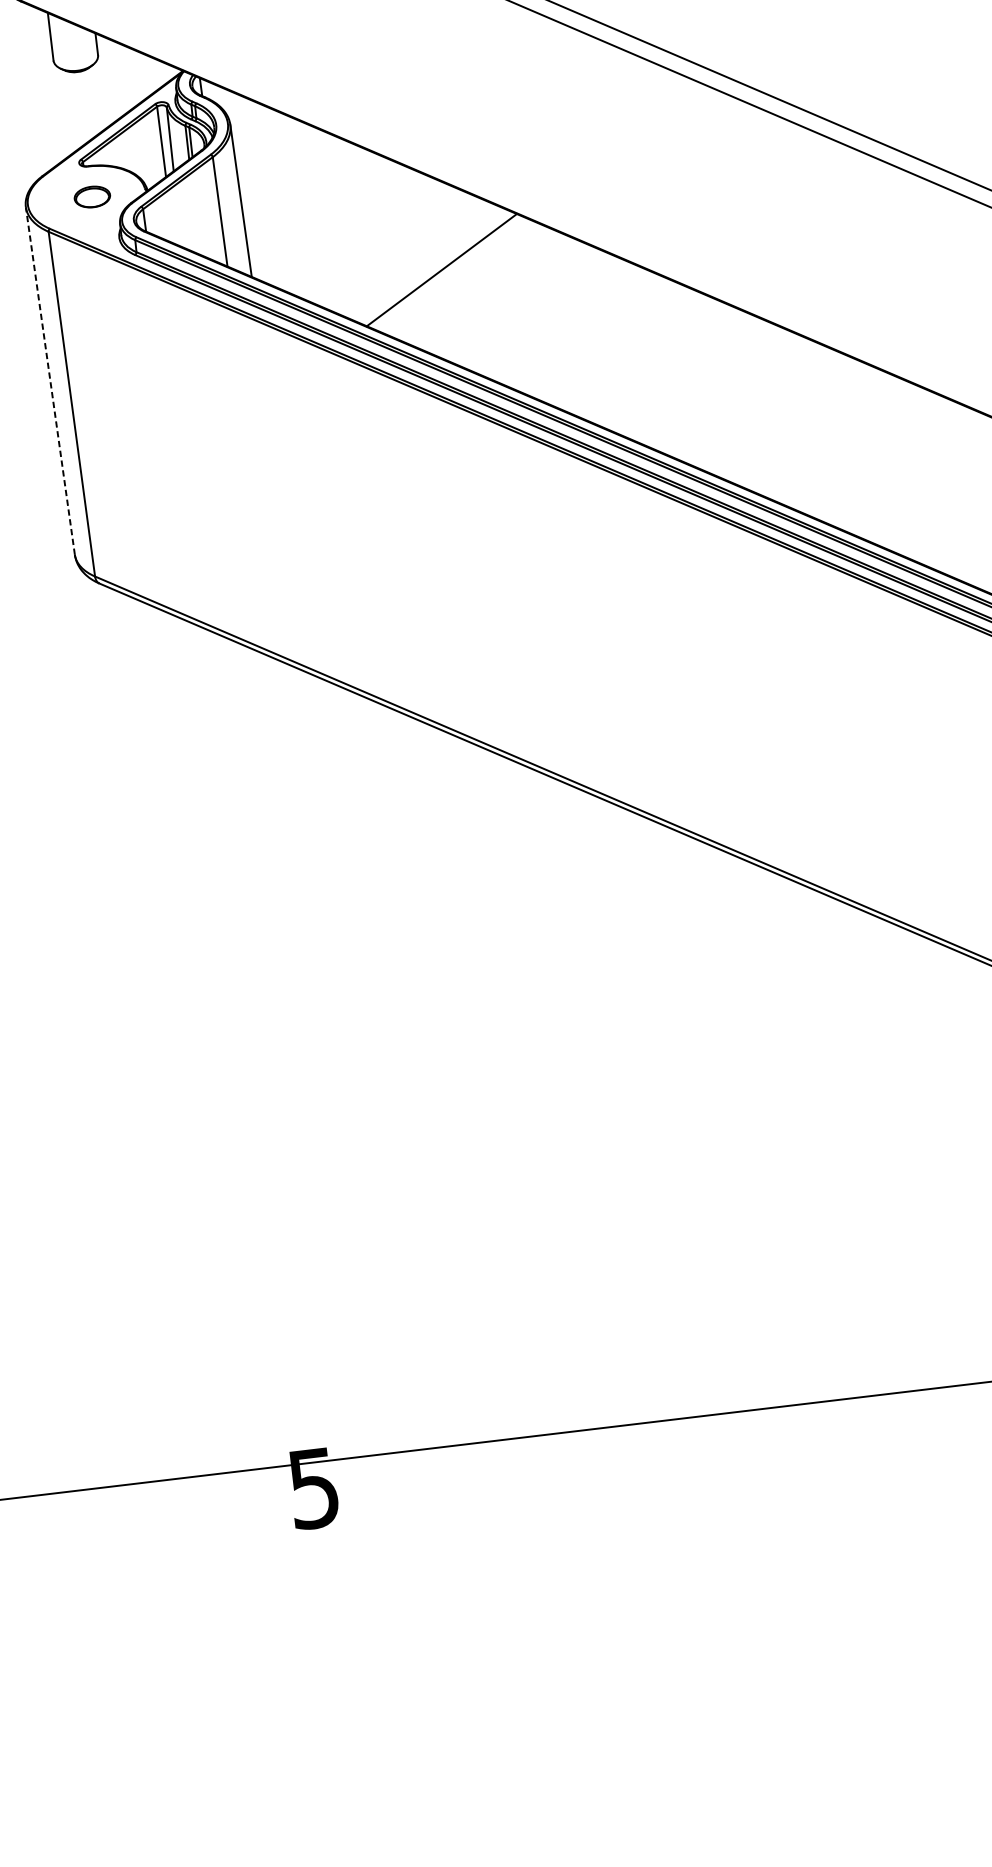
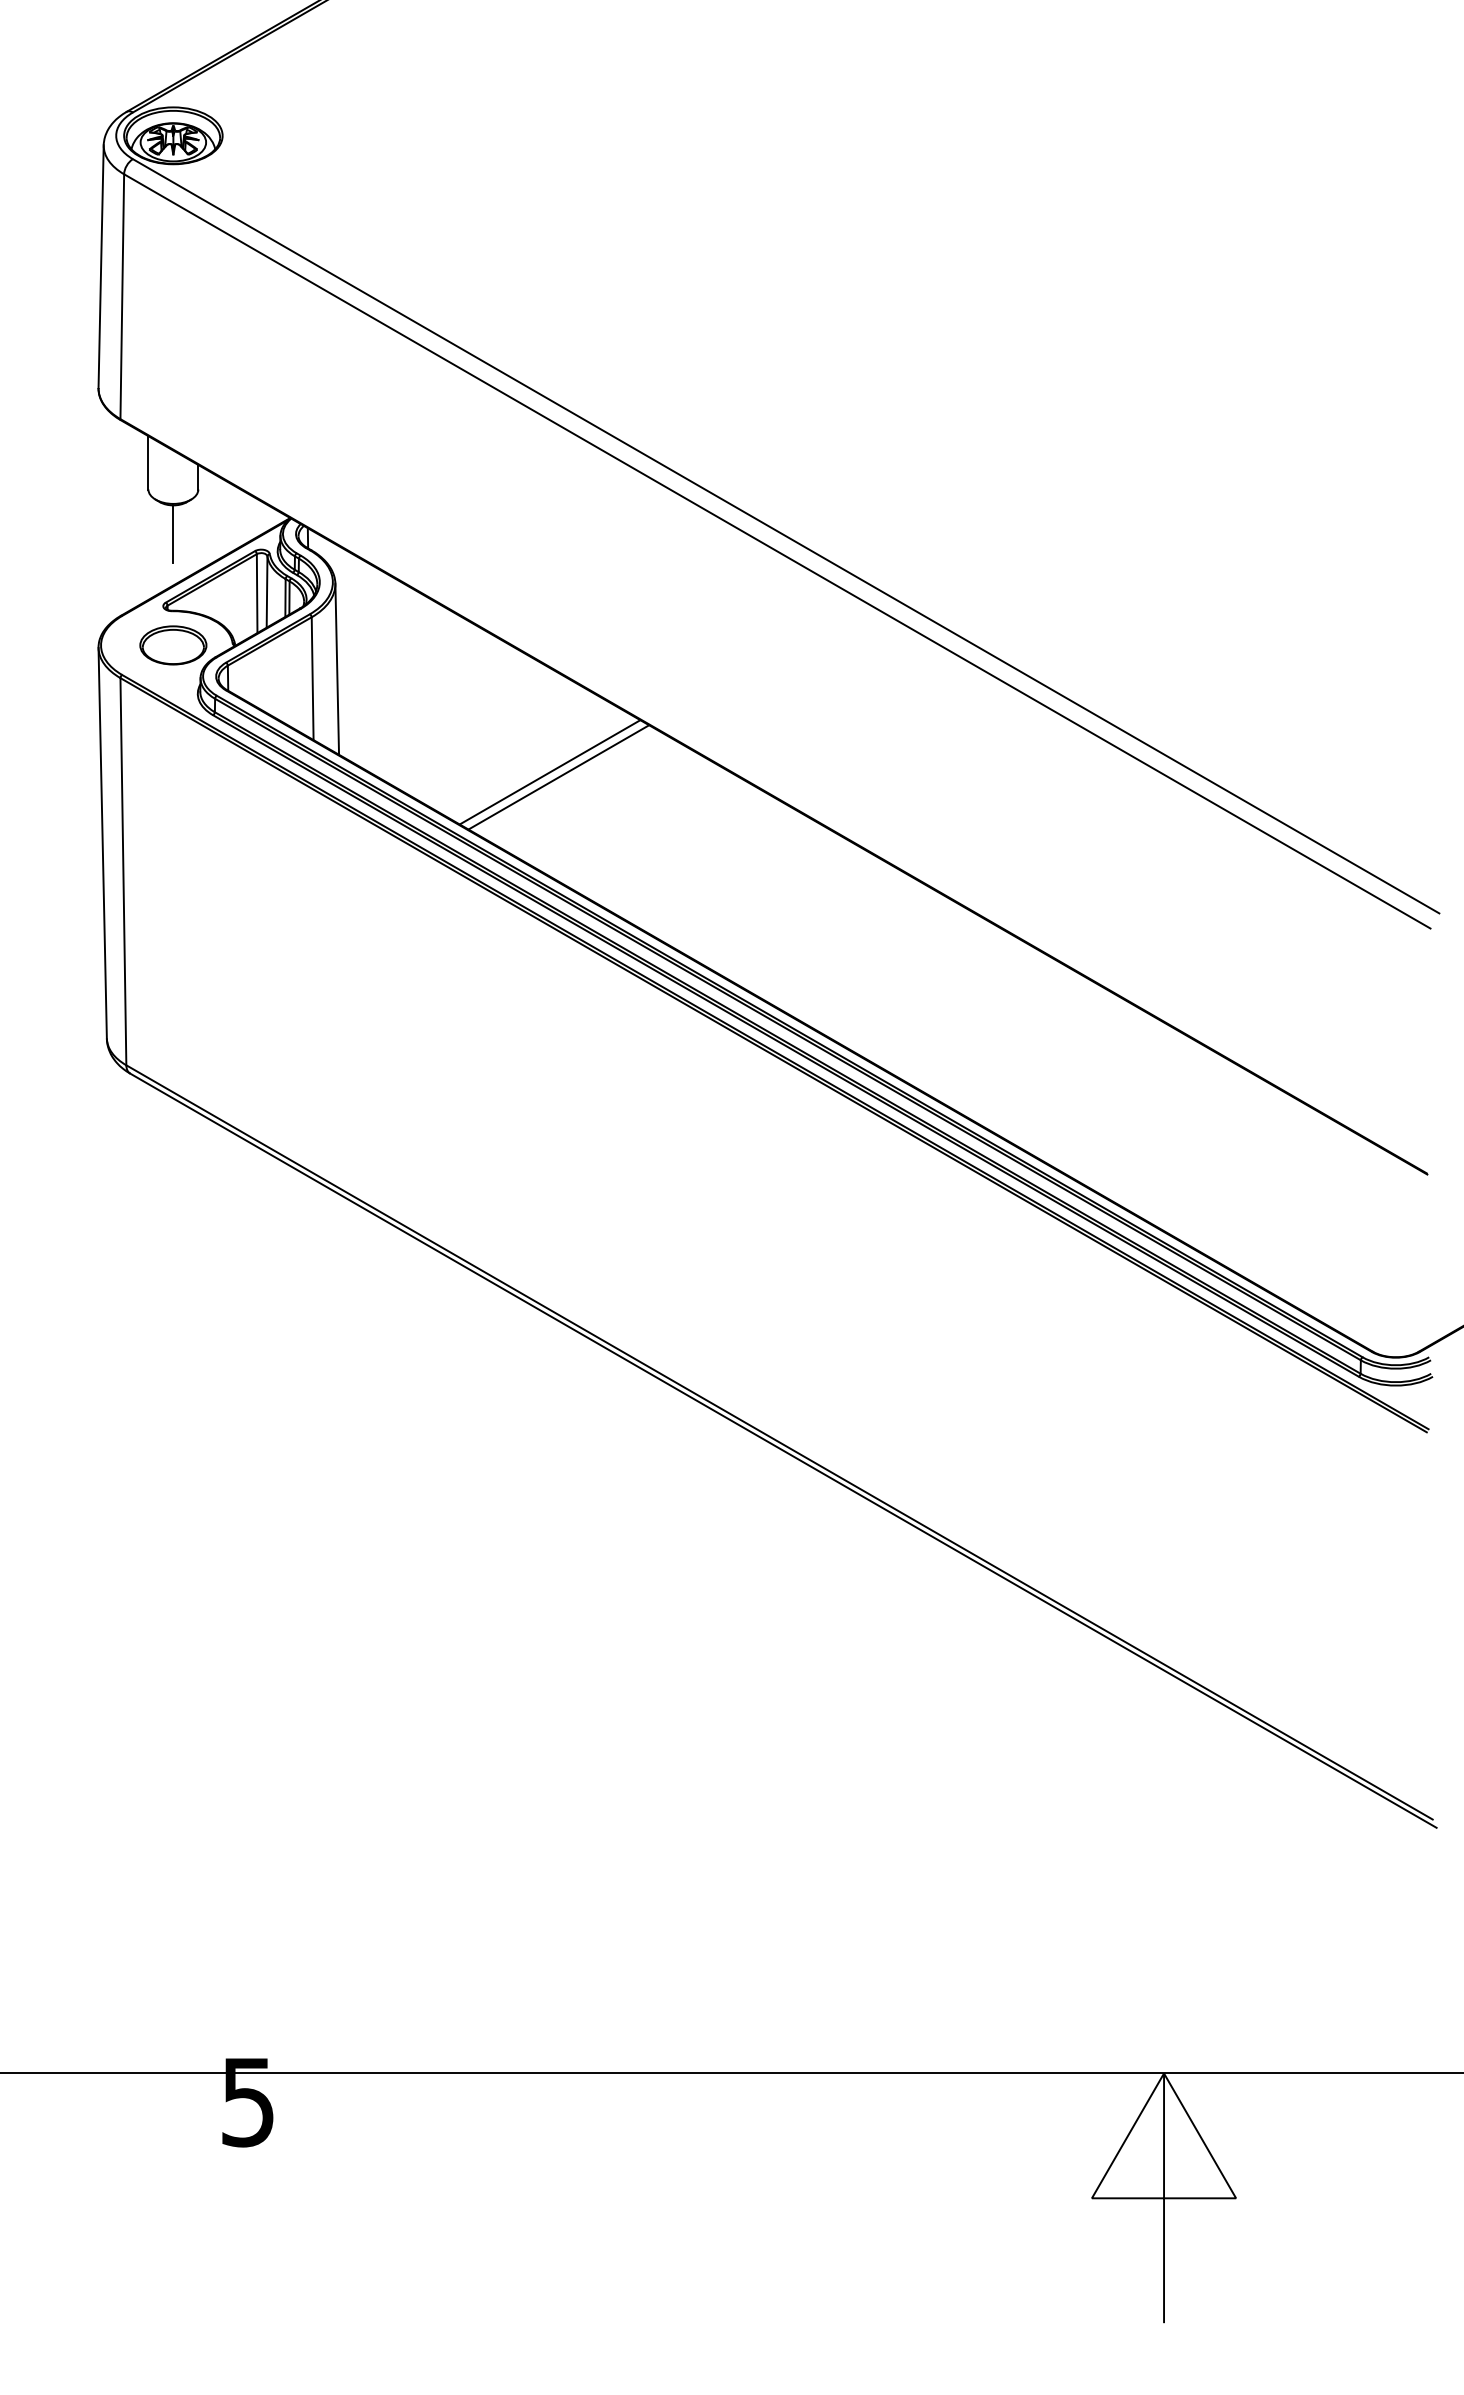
line: (80, 97) -> (173, 533), added
part: (92, 197) -> (173, 645), size x1.67
line: (449, 273) -> (558, 777), added
line: (50, 380) -> (102, 842), dashed -> solid

